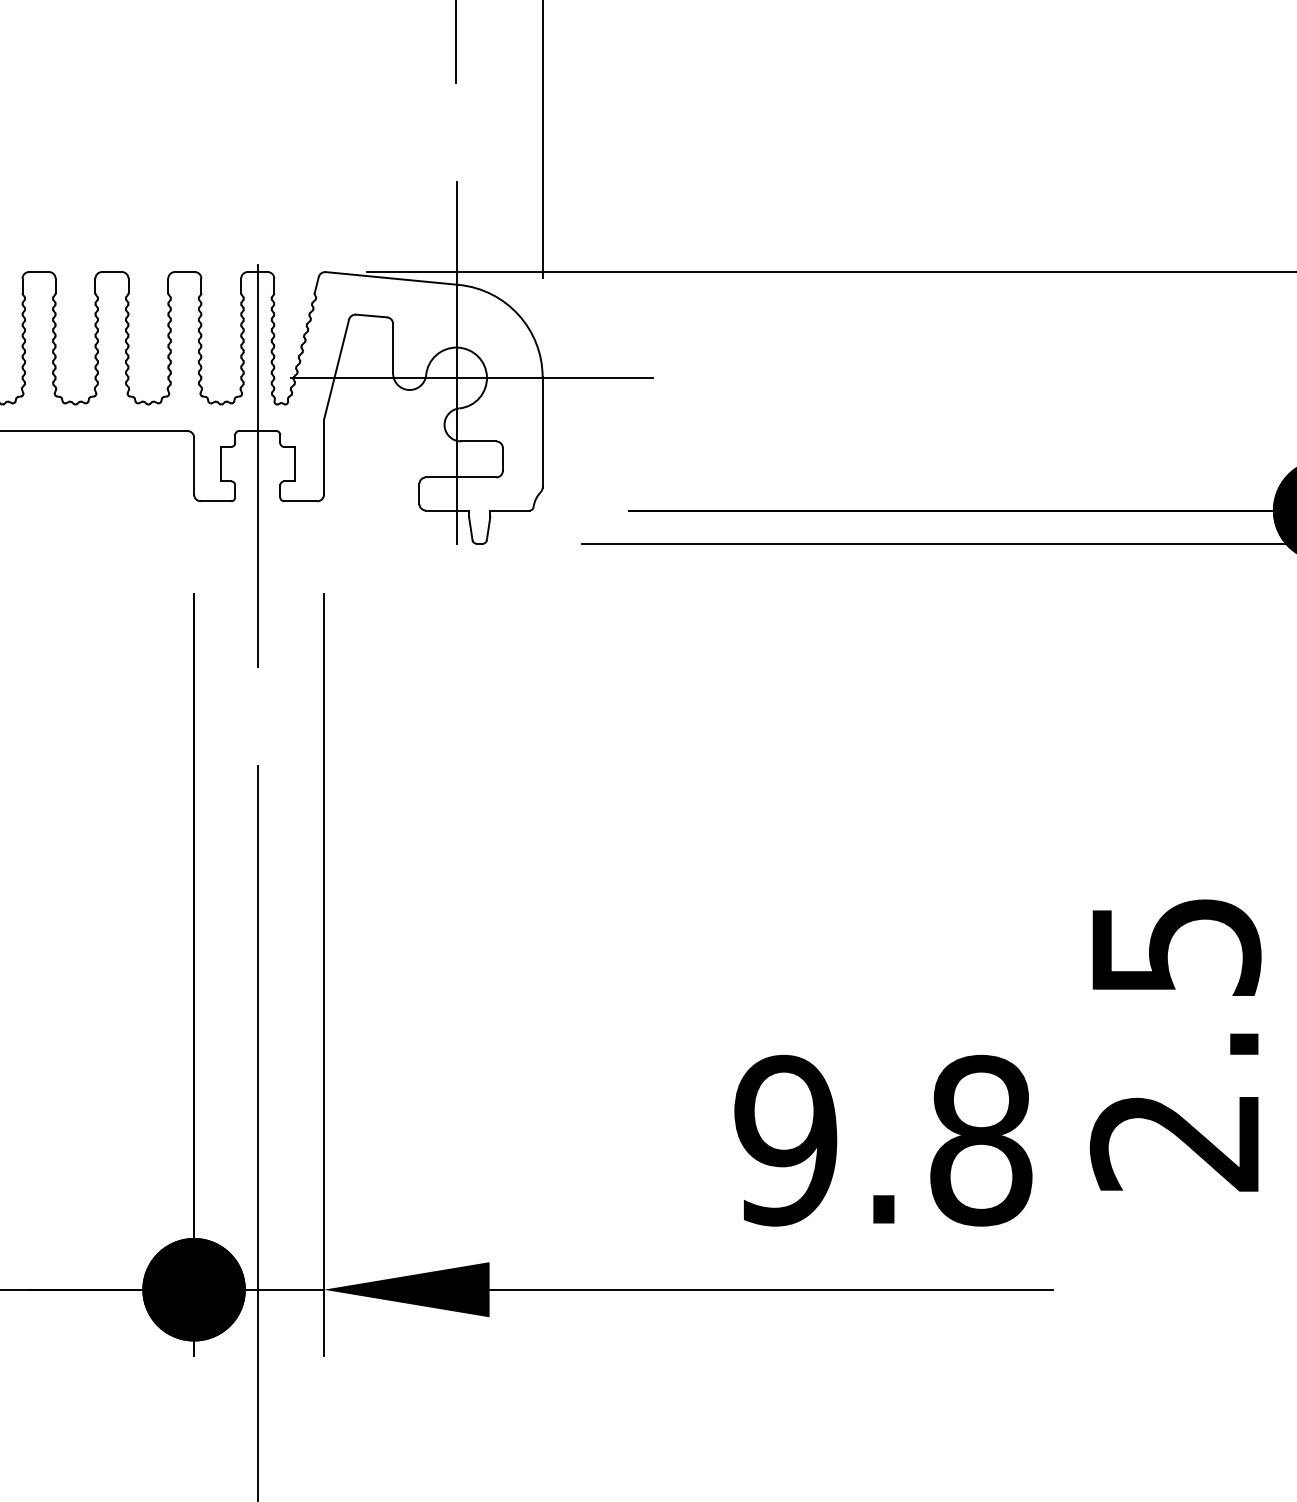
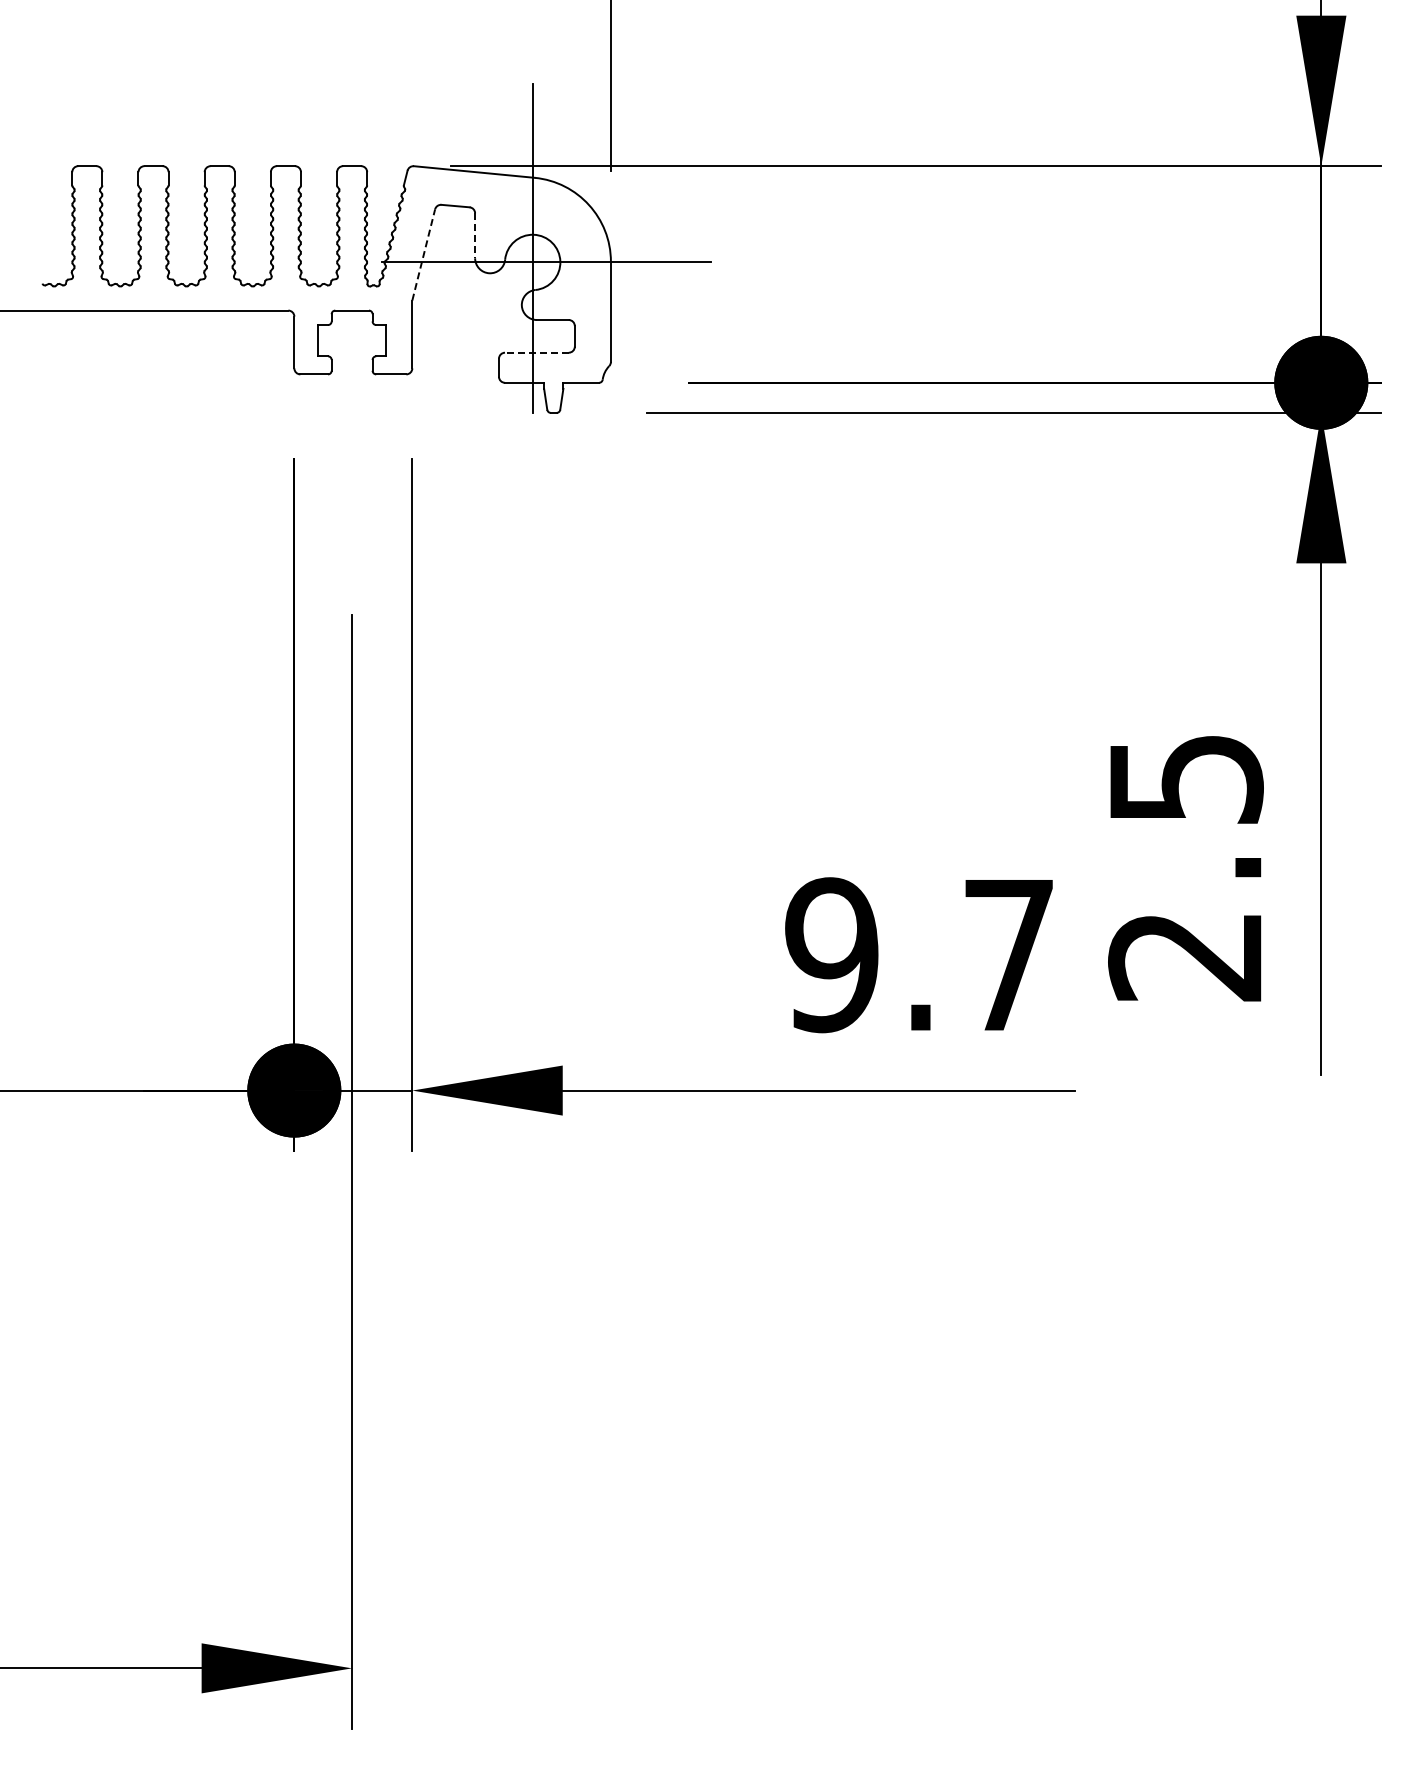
line: (393, 349) -> (475, 236), solid -> dashed
line: (336, 369) -> (423, 254), solid -> dashed
line: (258, 466) -> (352, 342), removed
line: (460, 477) -> (536, 352), solid -> dashed
text: (981, 1141) -> (1009, 955), 9.8 -> 9.7

